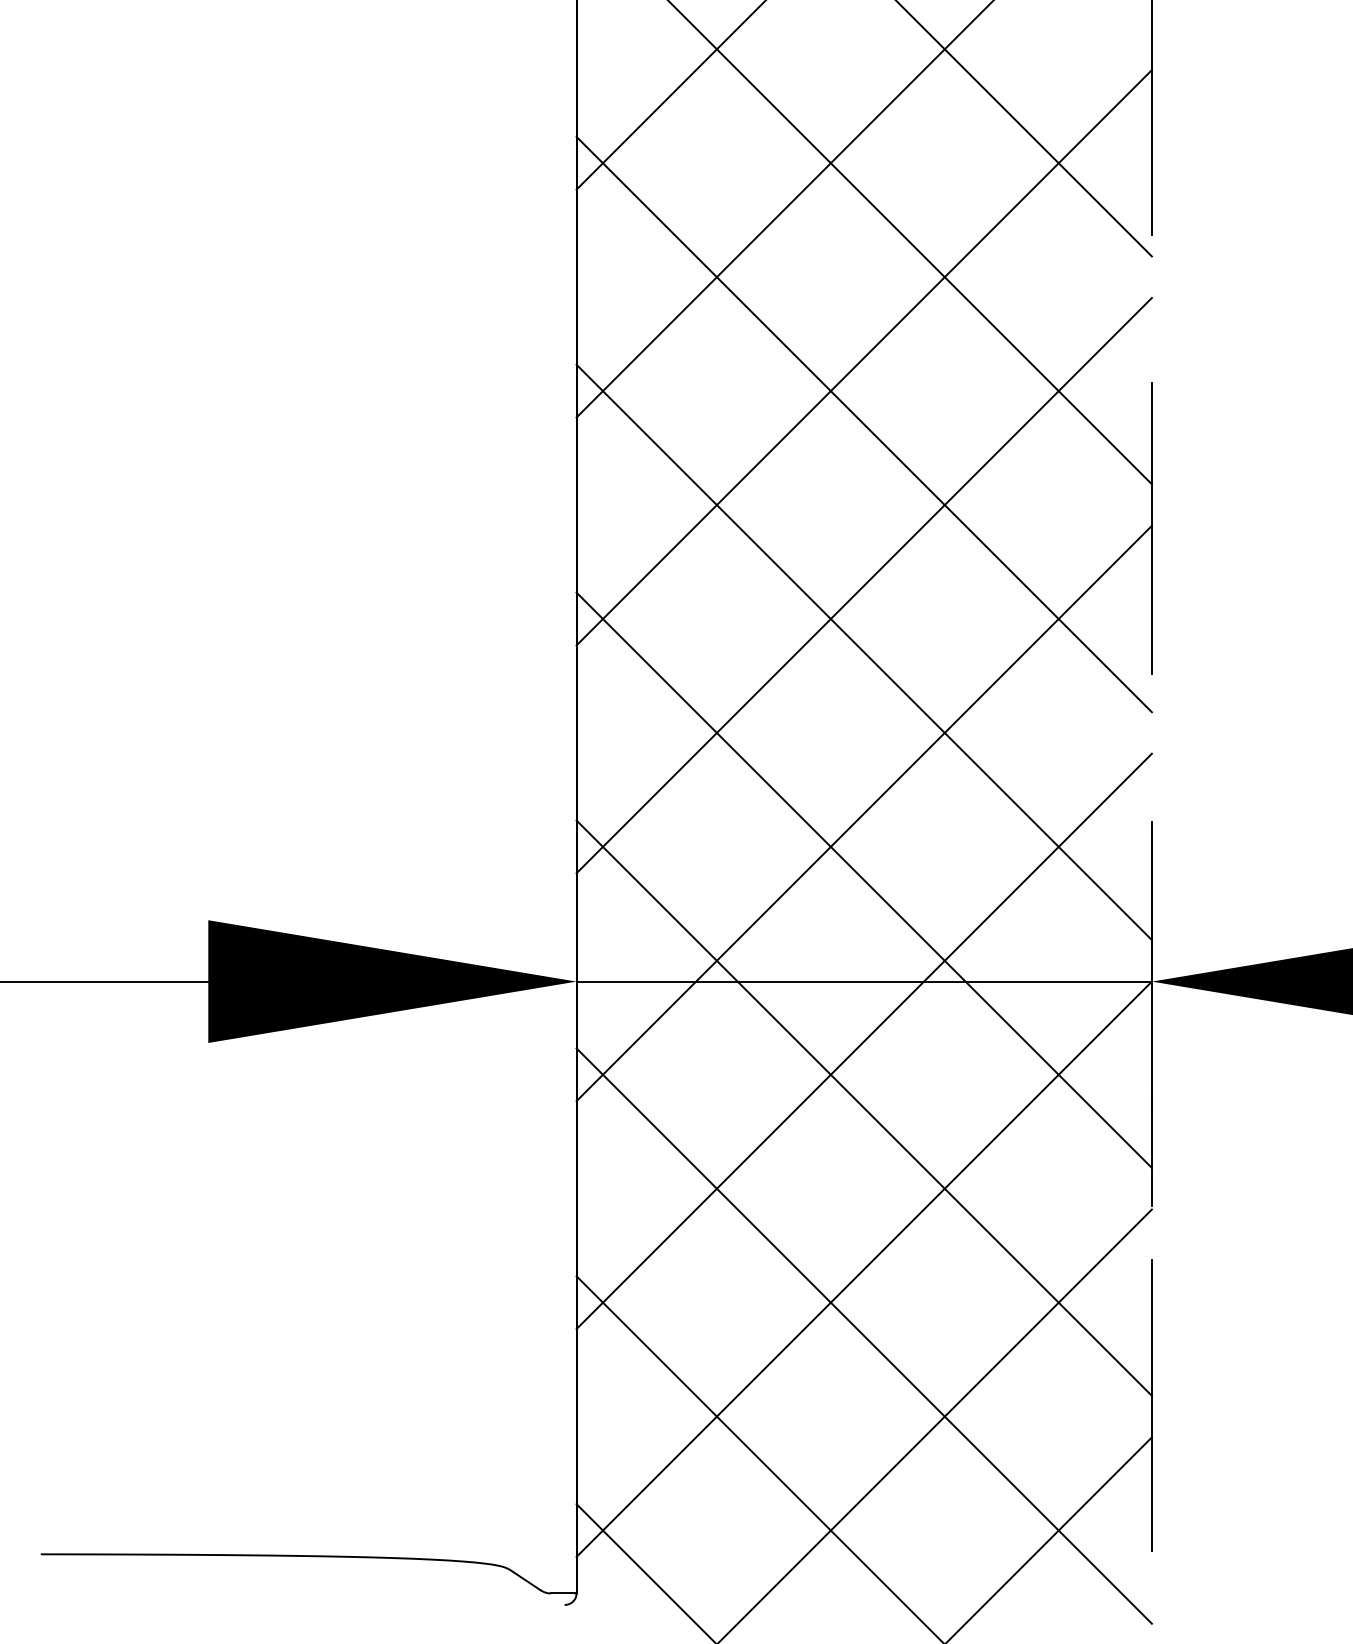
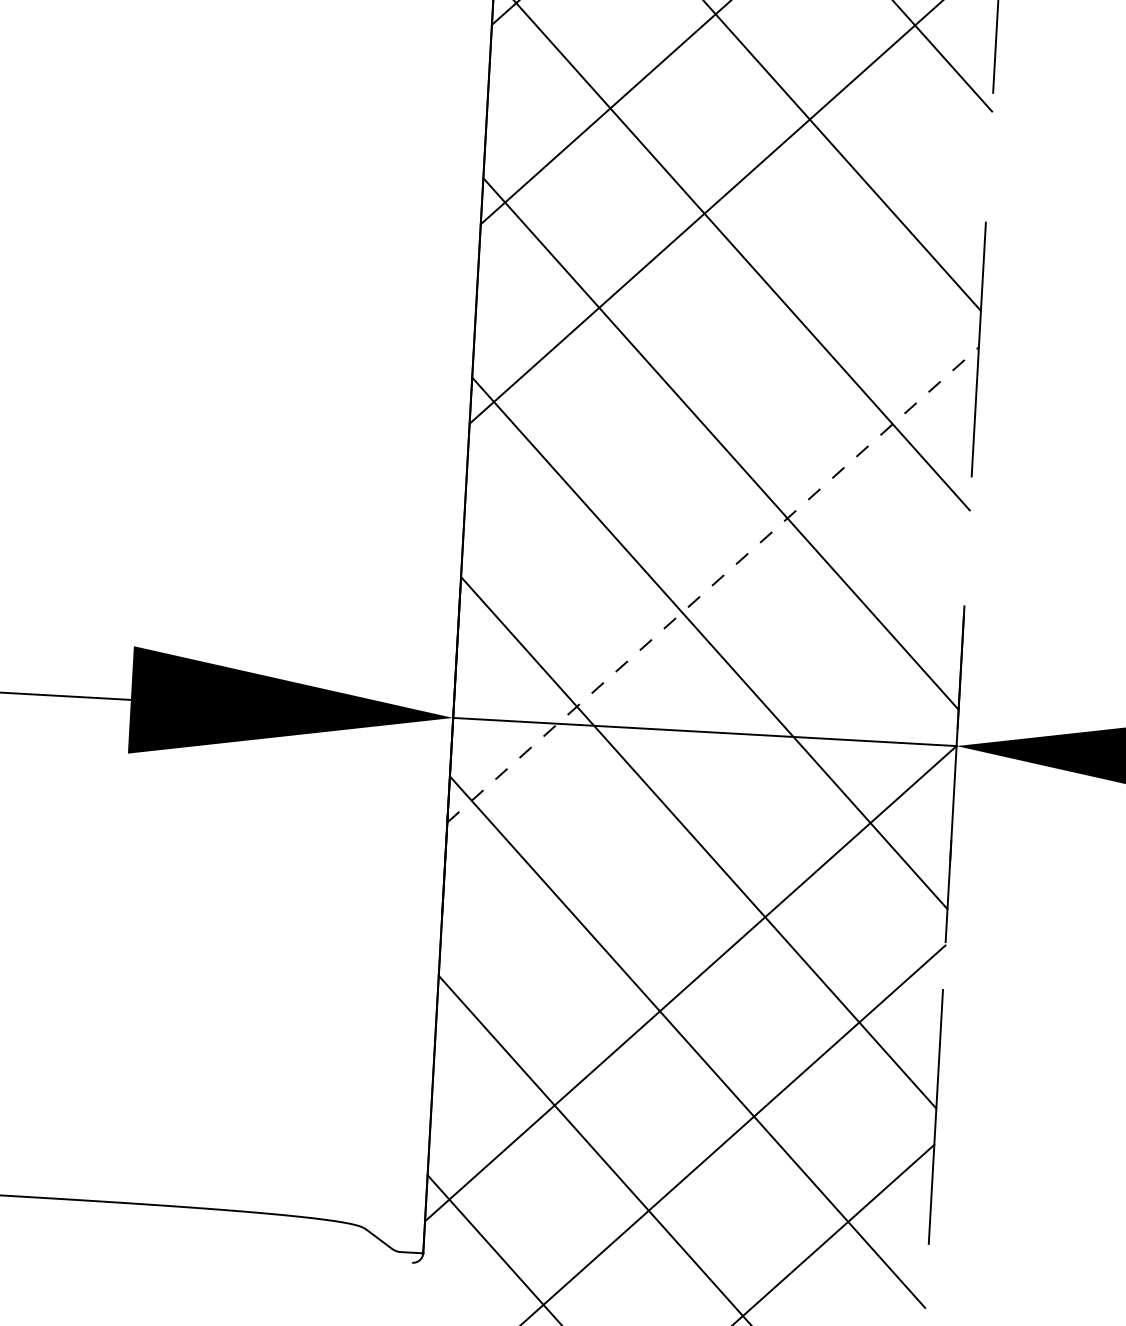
line: (863, 585) -> (723, 385), removed
line: (864, 813) -> (713, 584), solid -> dashed
line: (863, 1041) -> (701, 784), removed

